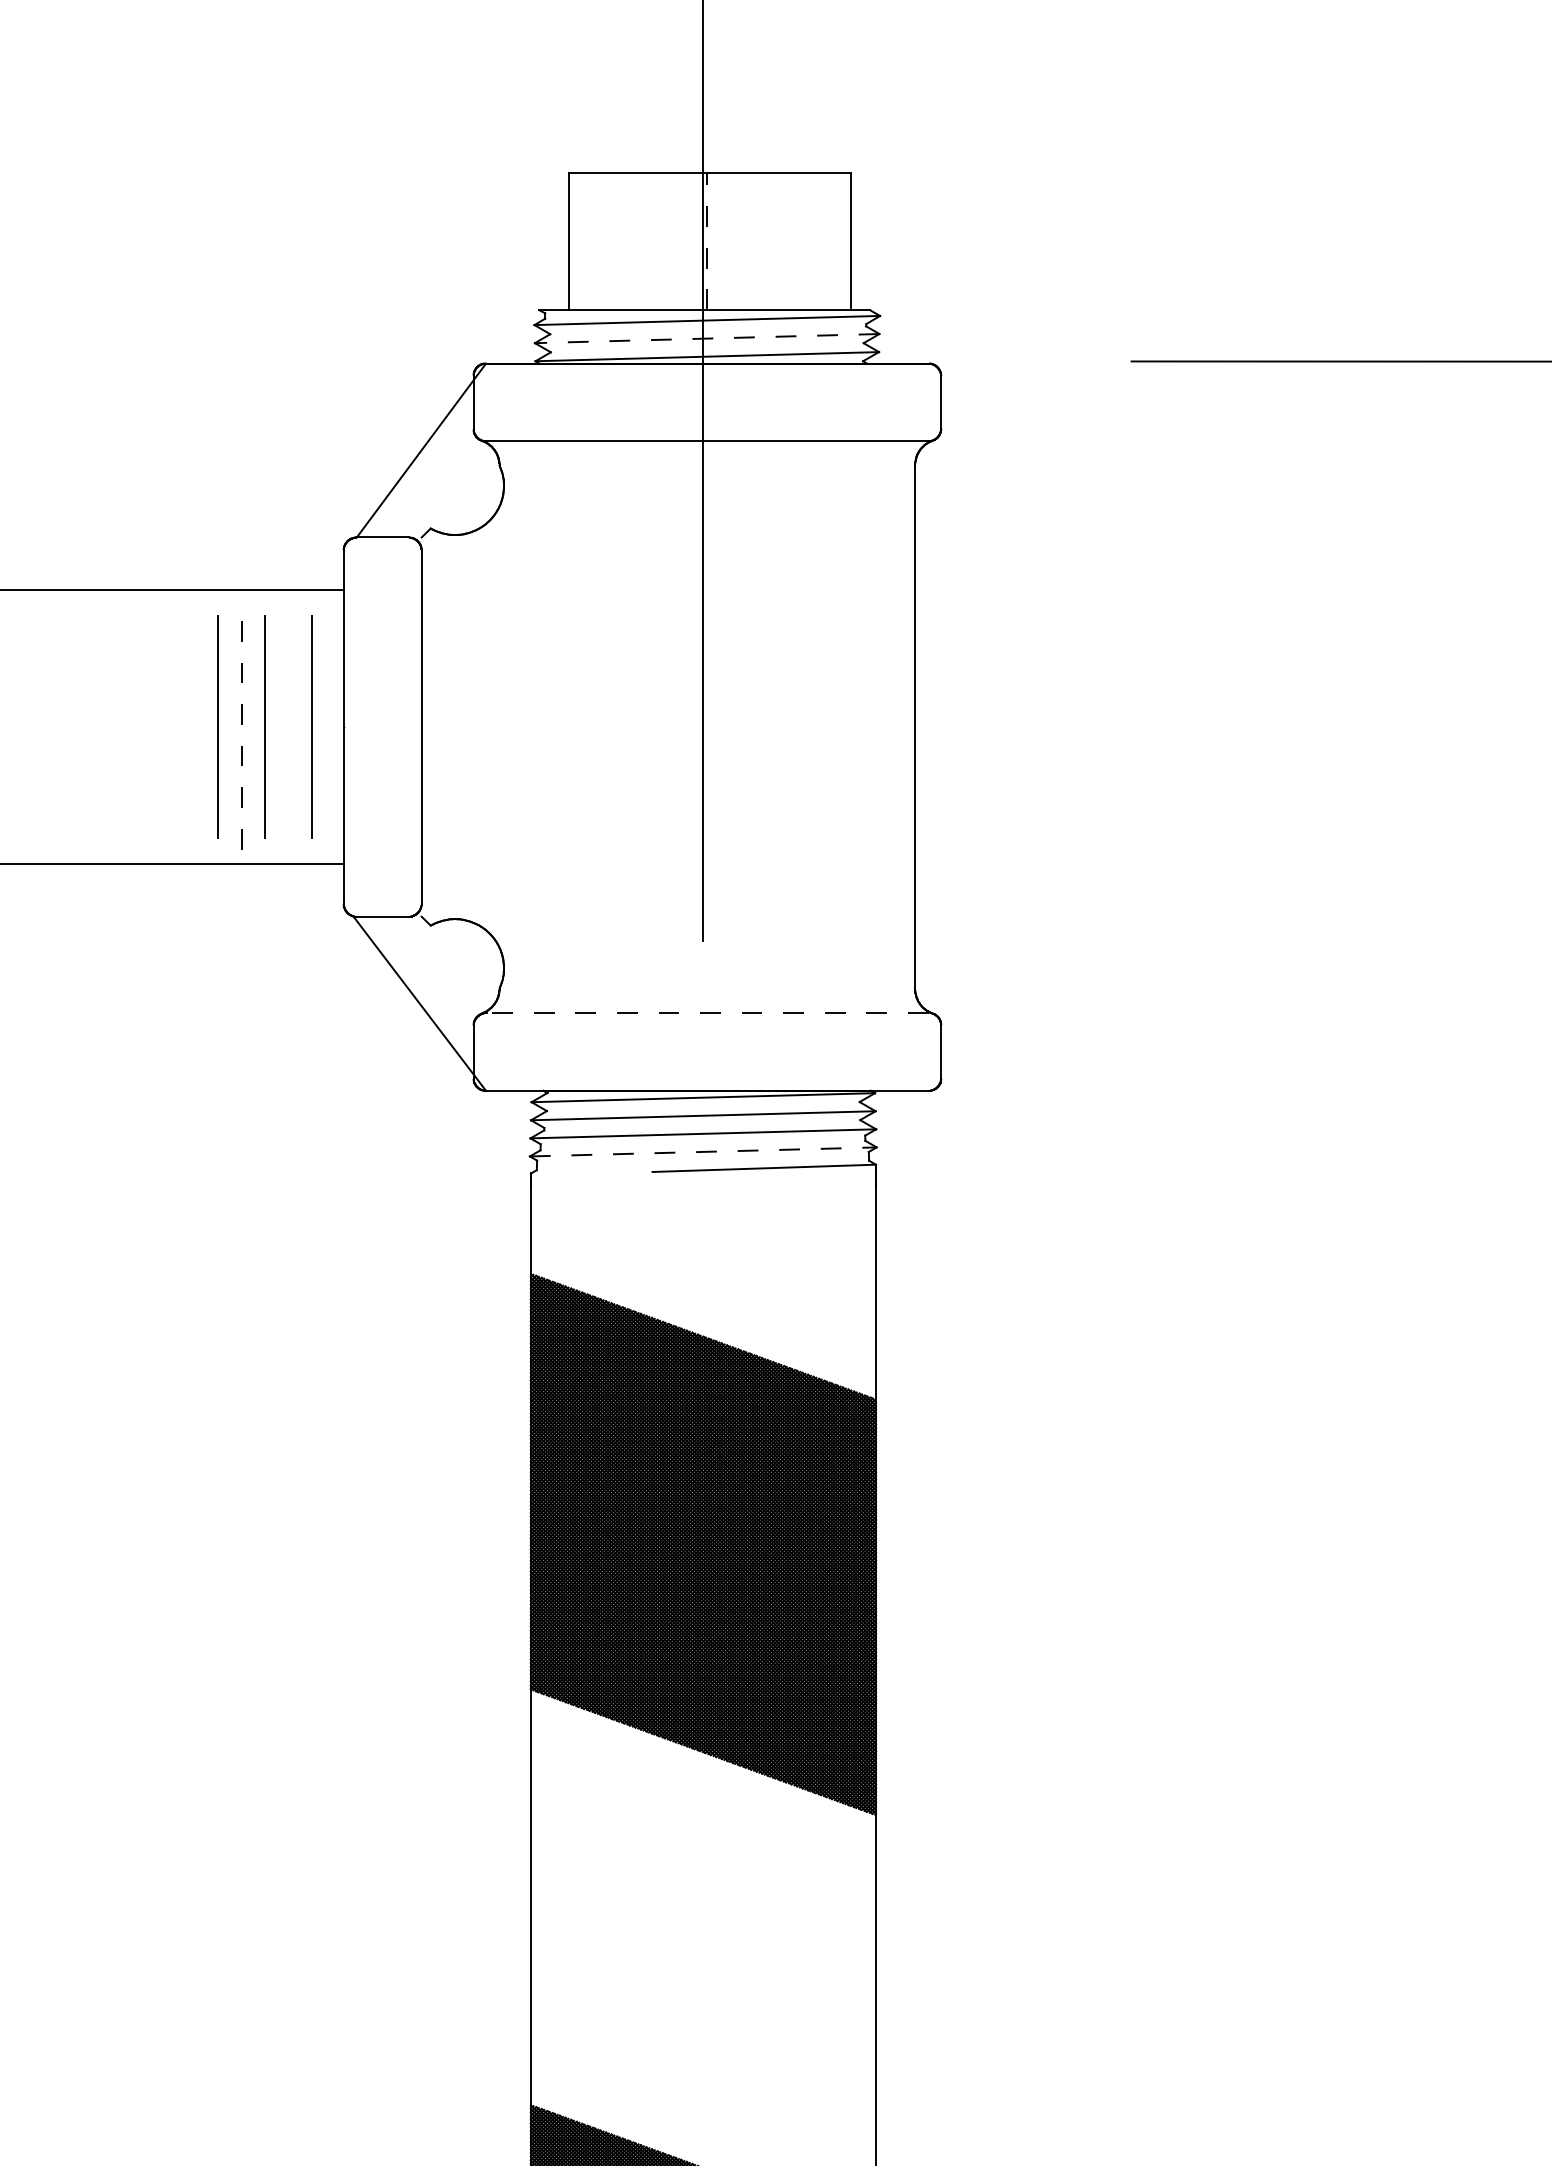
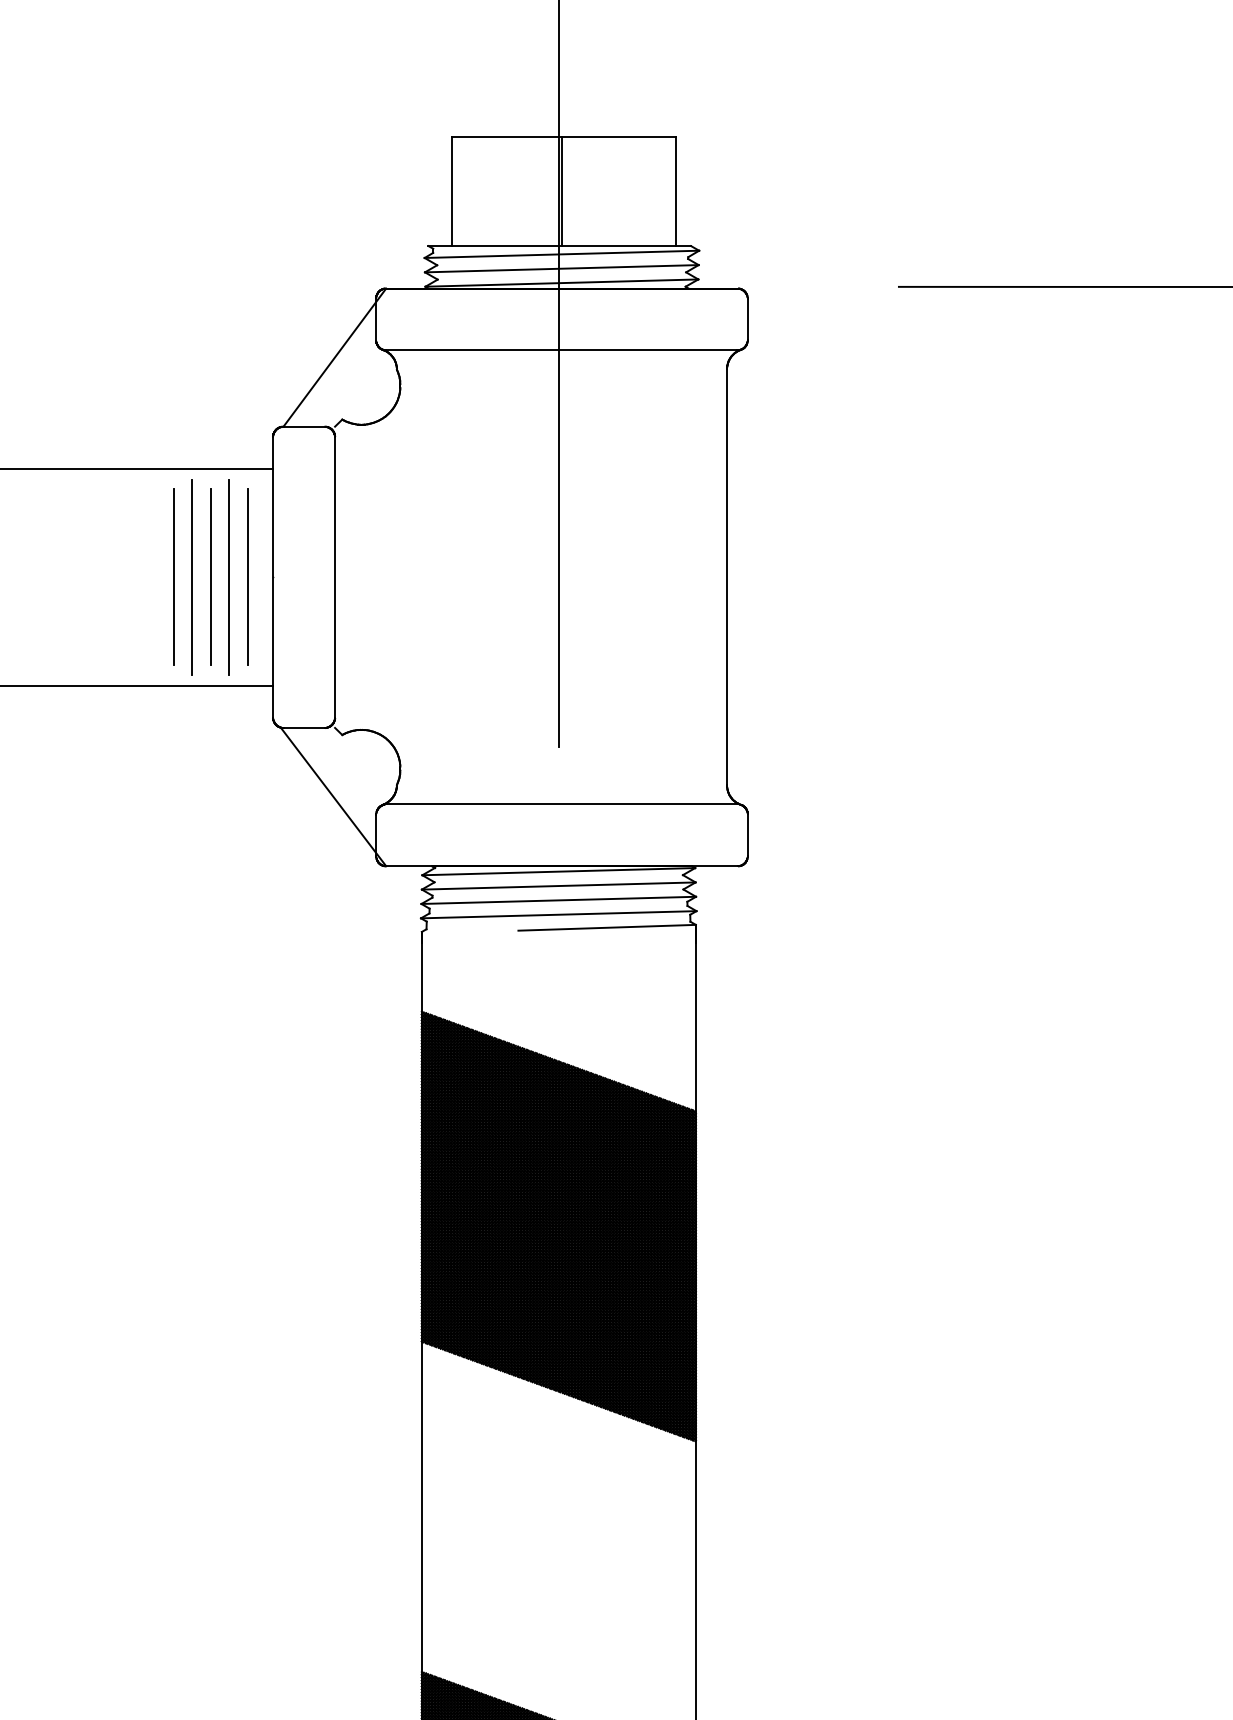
line: (707, 241) -> (562, 191), dashed -> solid
line: (706, 338) -> (561, 268), dashed -> solid
line: (241, 726) -> (191, 576), dashed -> solid
line: (288, 726) -> (229, 576), added
line: (707, 1012) -> (562, 804), dashed -> solid
line: (703, 1151) -> (558, 914), dashed -> solid

